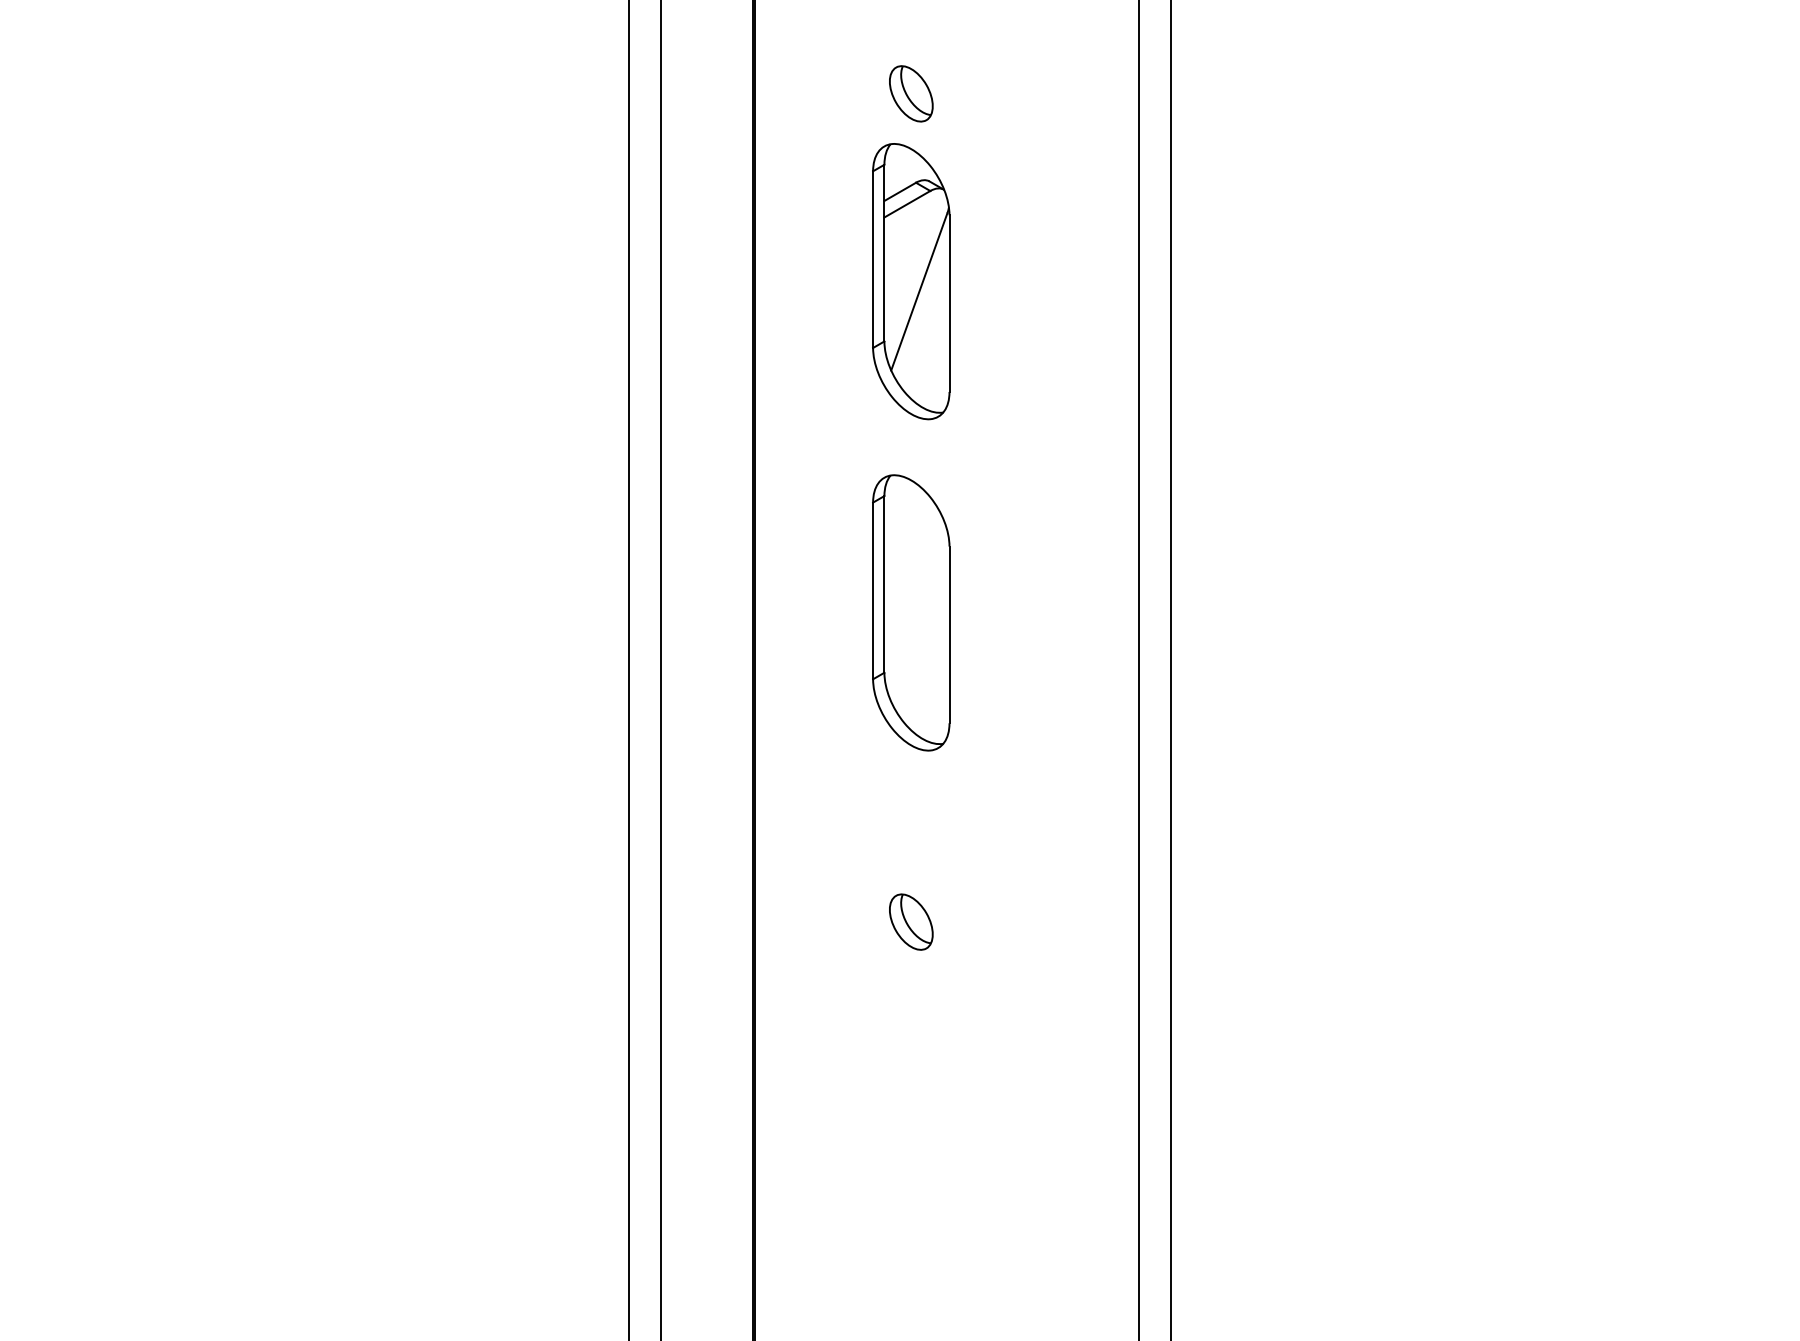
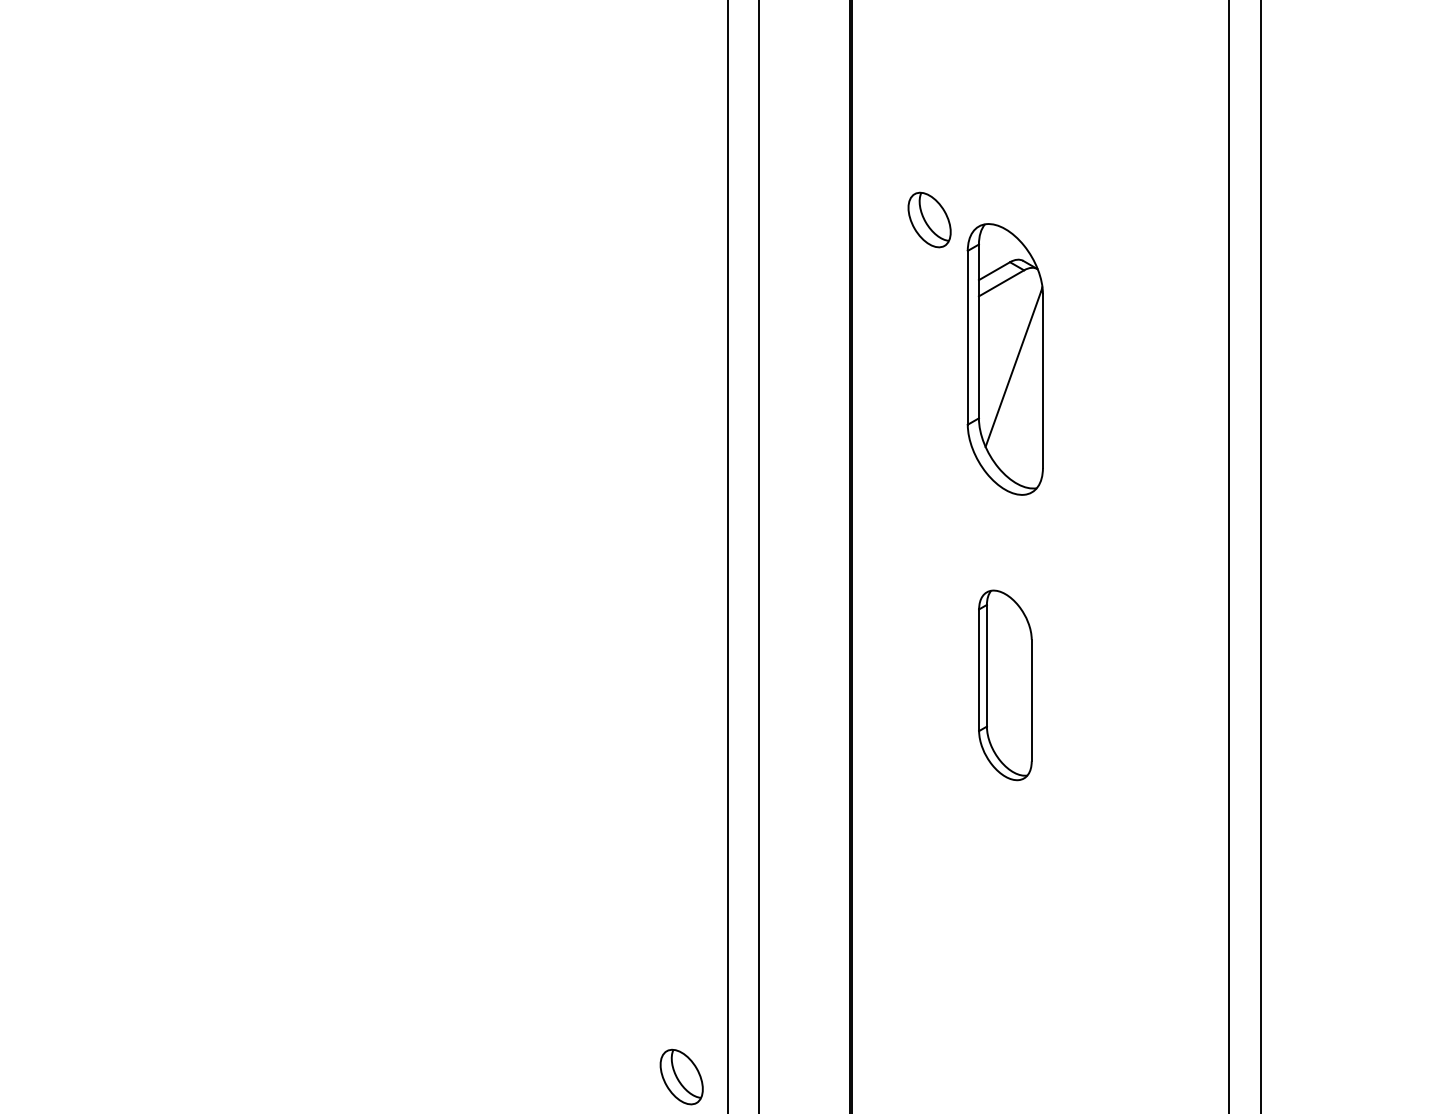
part: (911, 93) -> (929, 219), moved
part: (911, 612) -> (1005, 684), size x0.7
part: (911, 921) -> (681, 1076), moved

